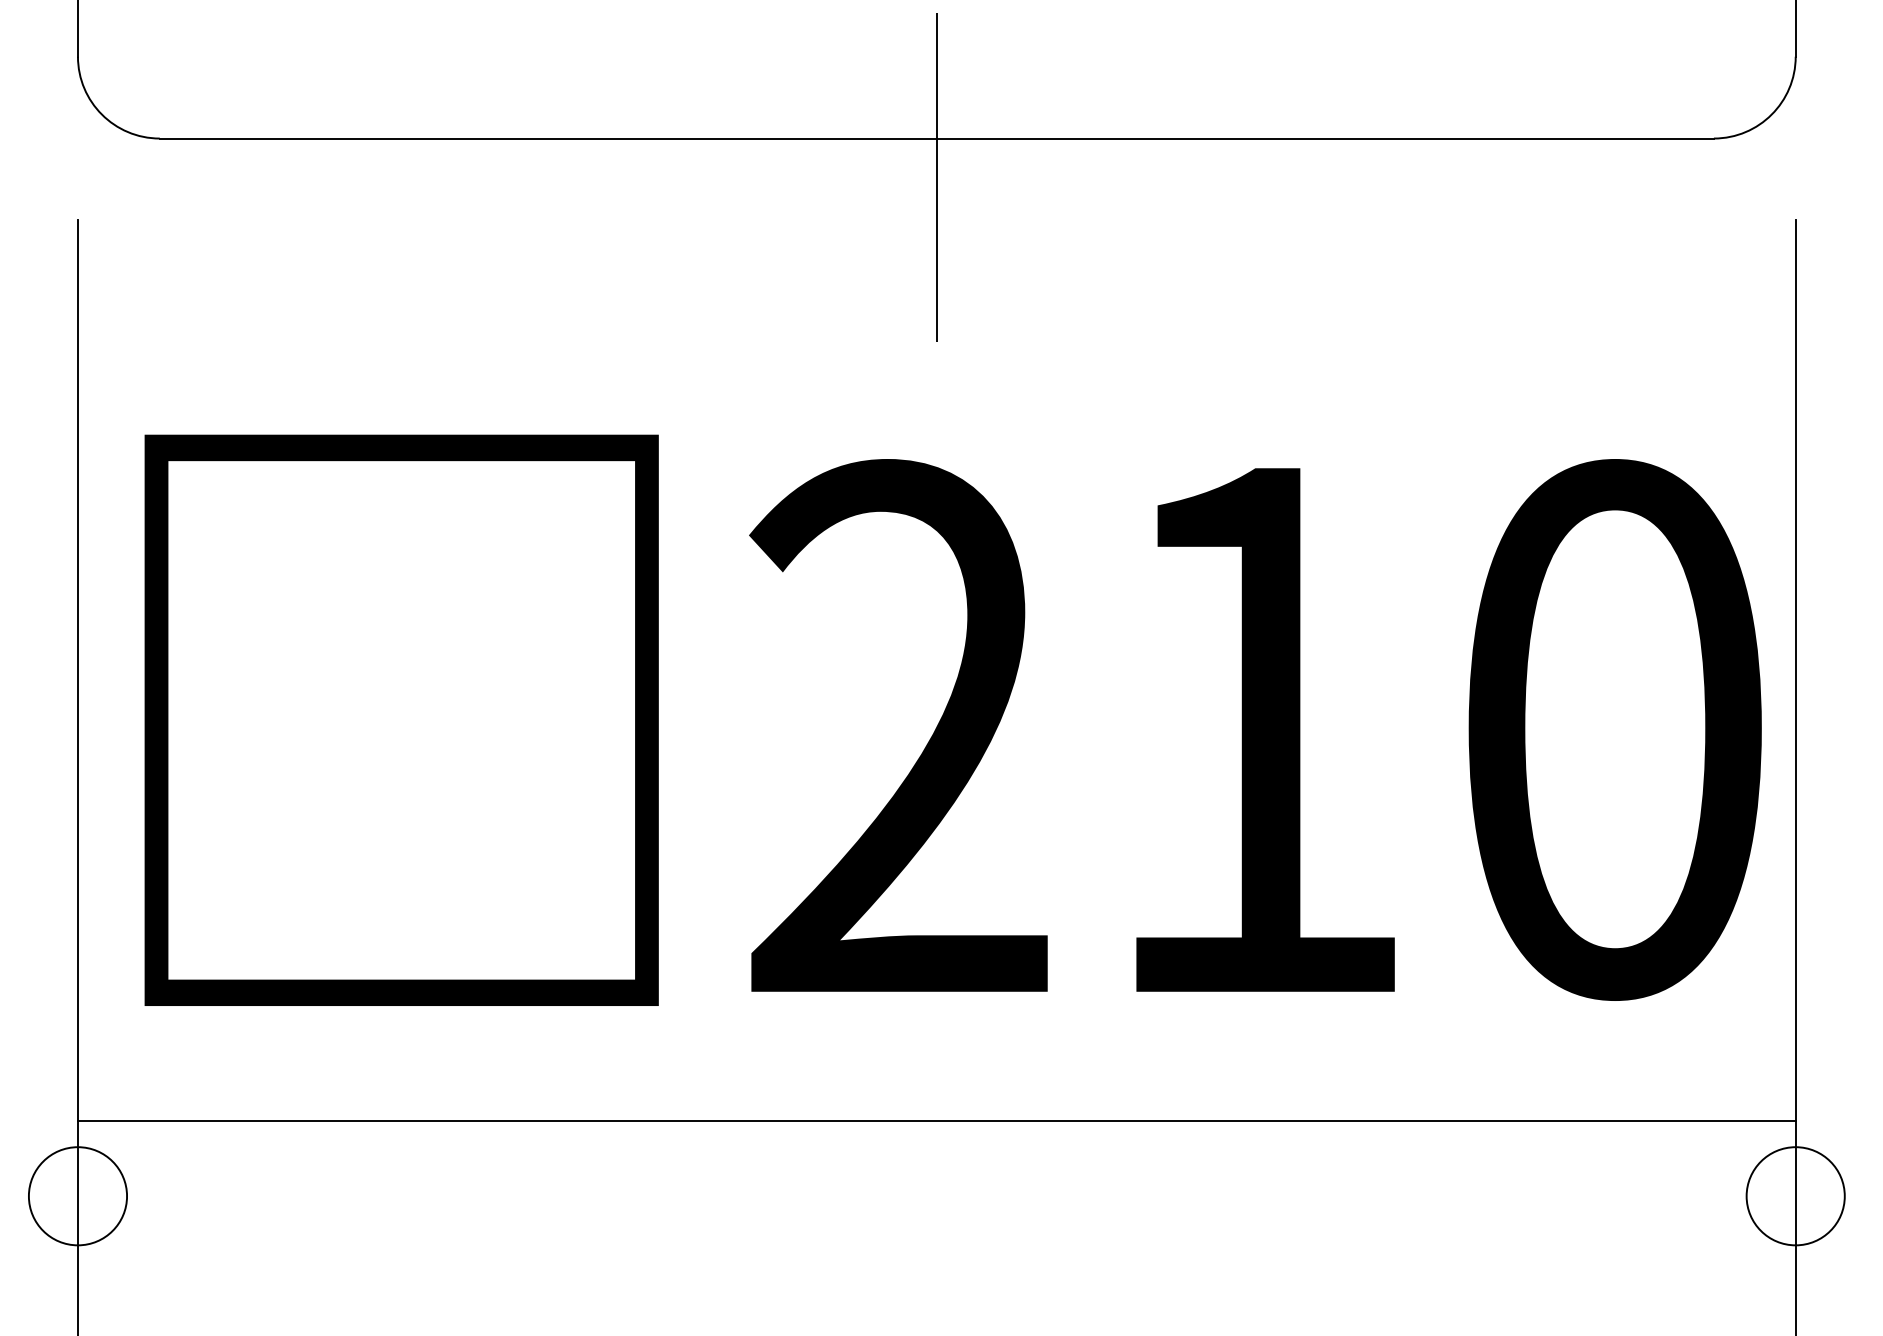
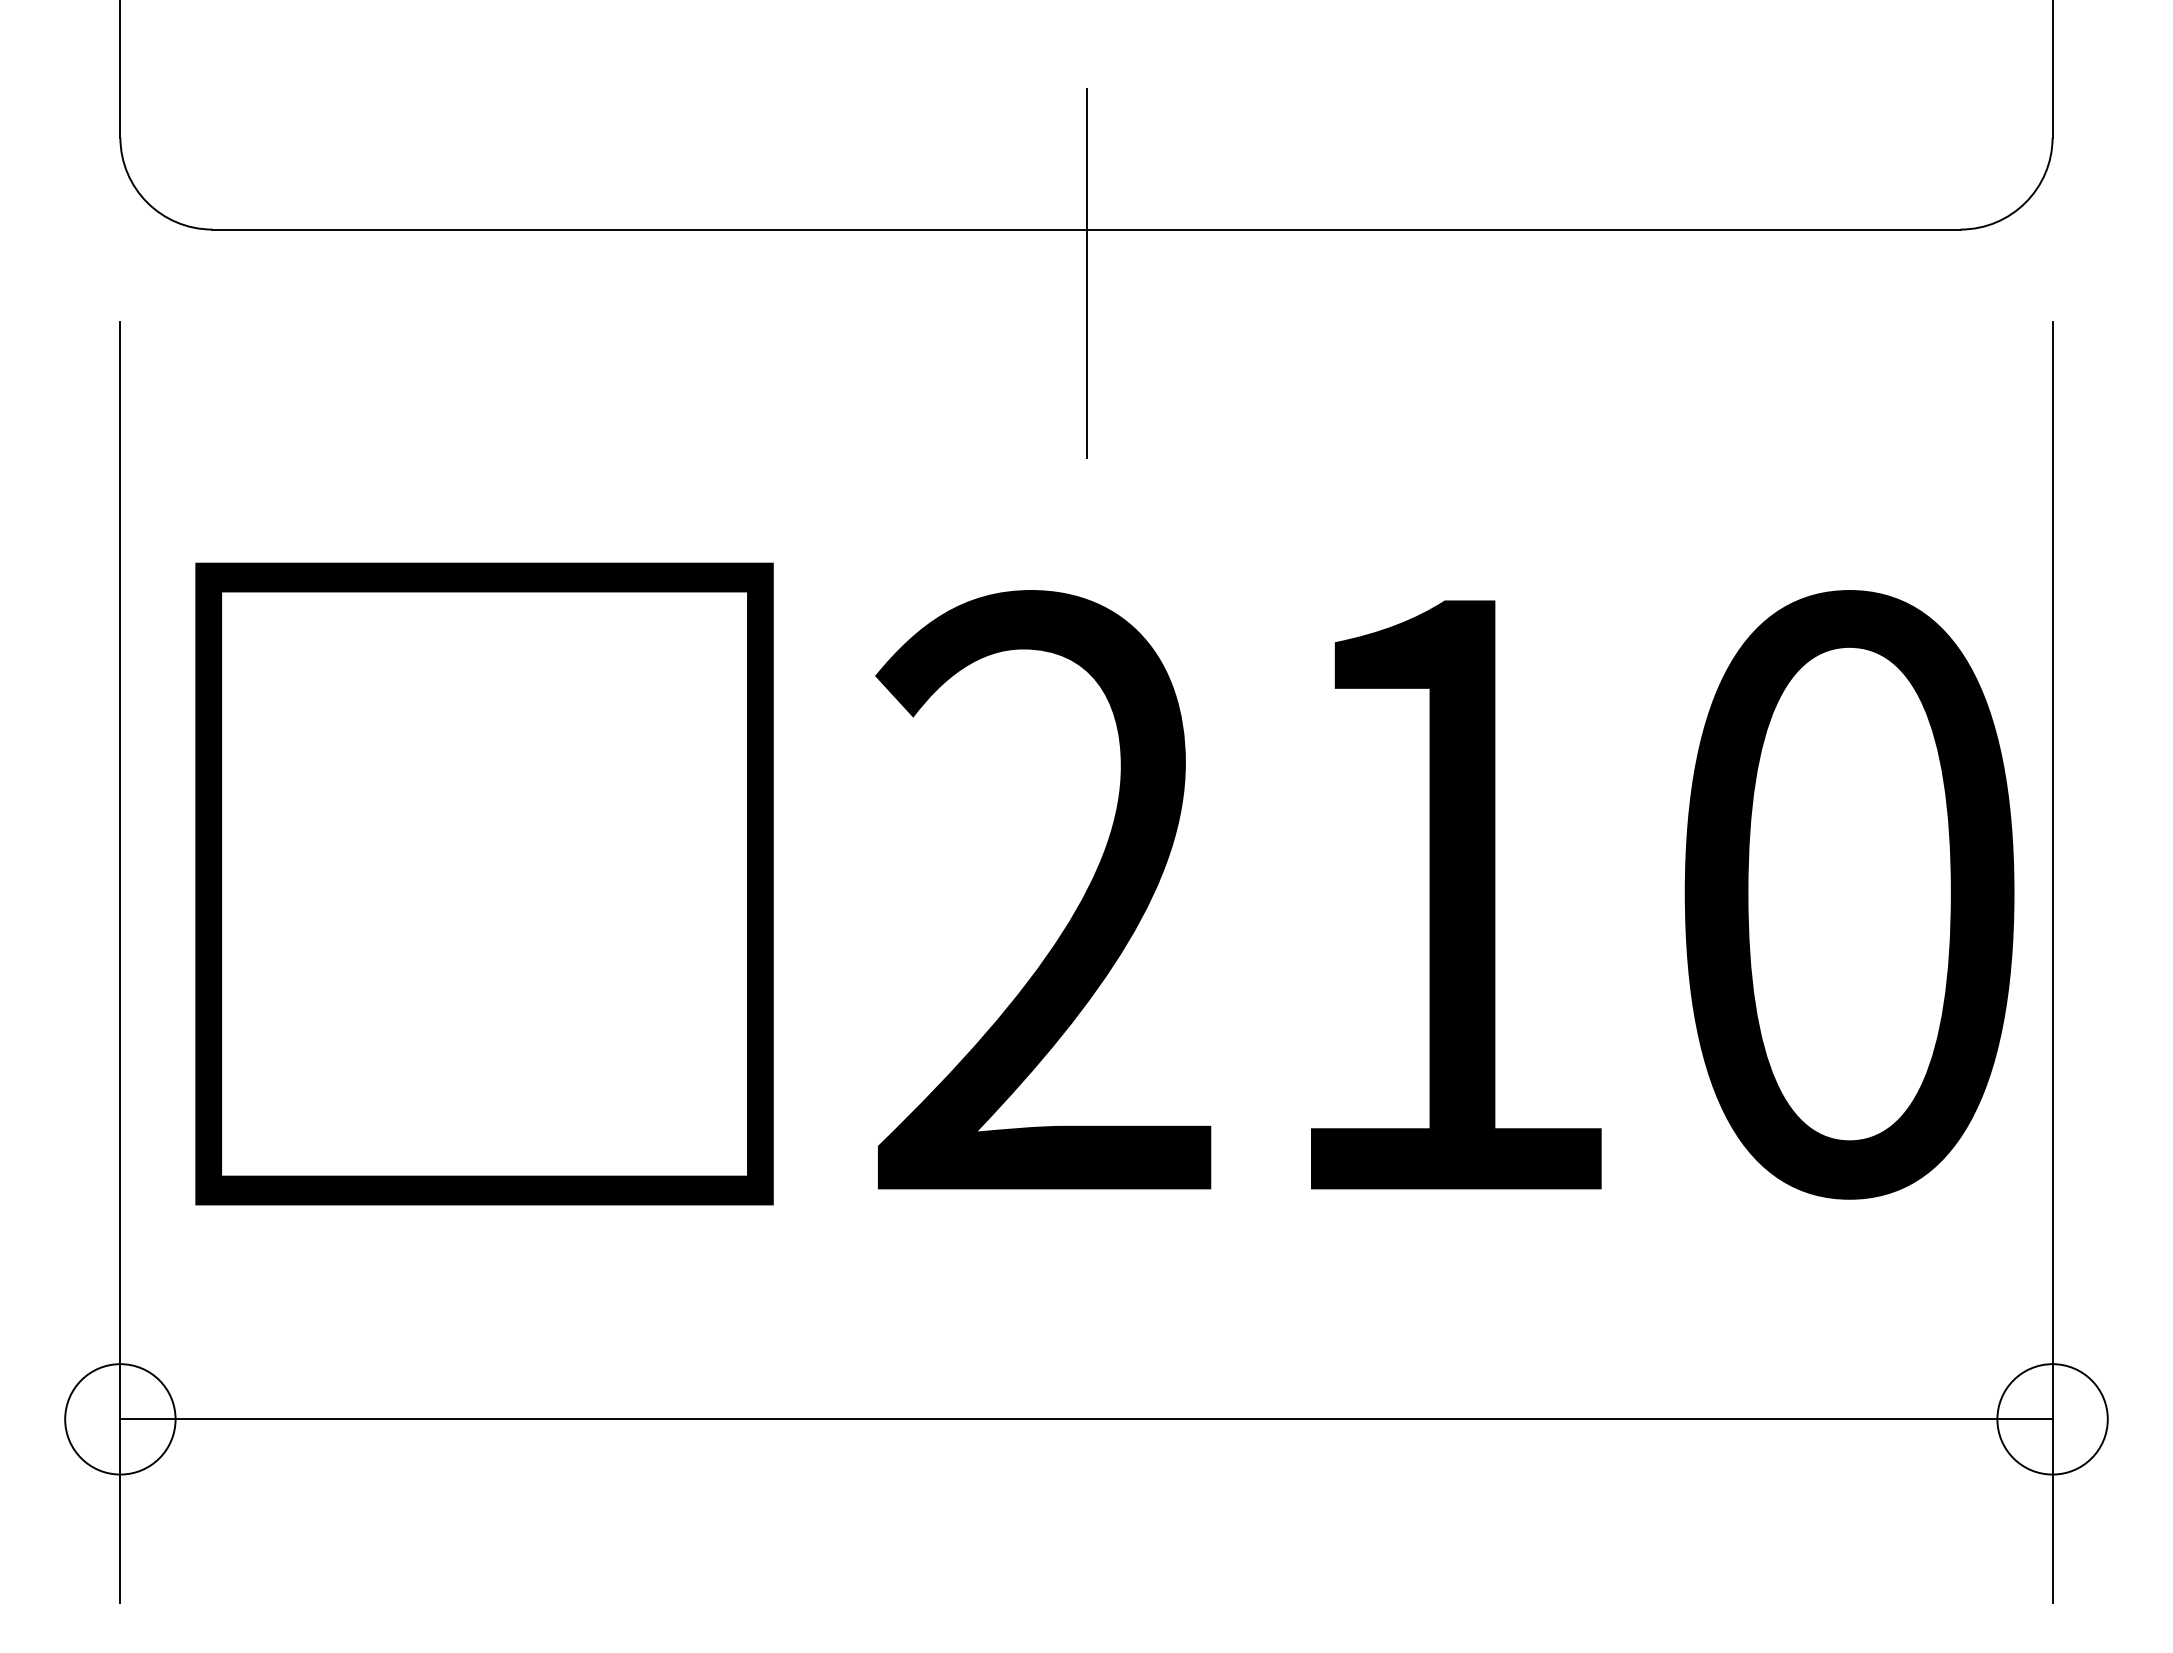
line: (936, 1120) -> (1086, 1419), moved

